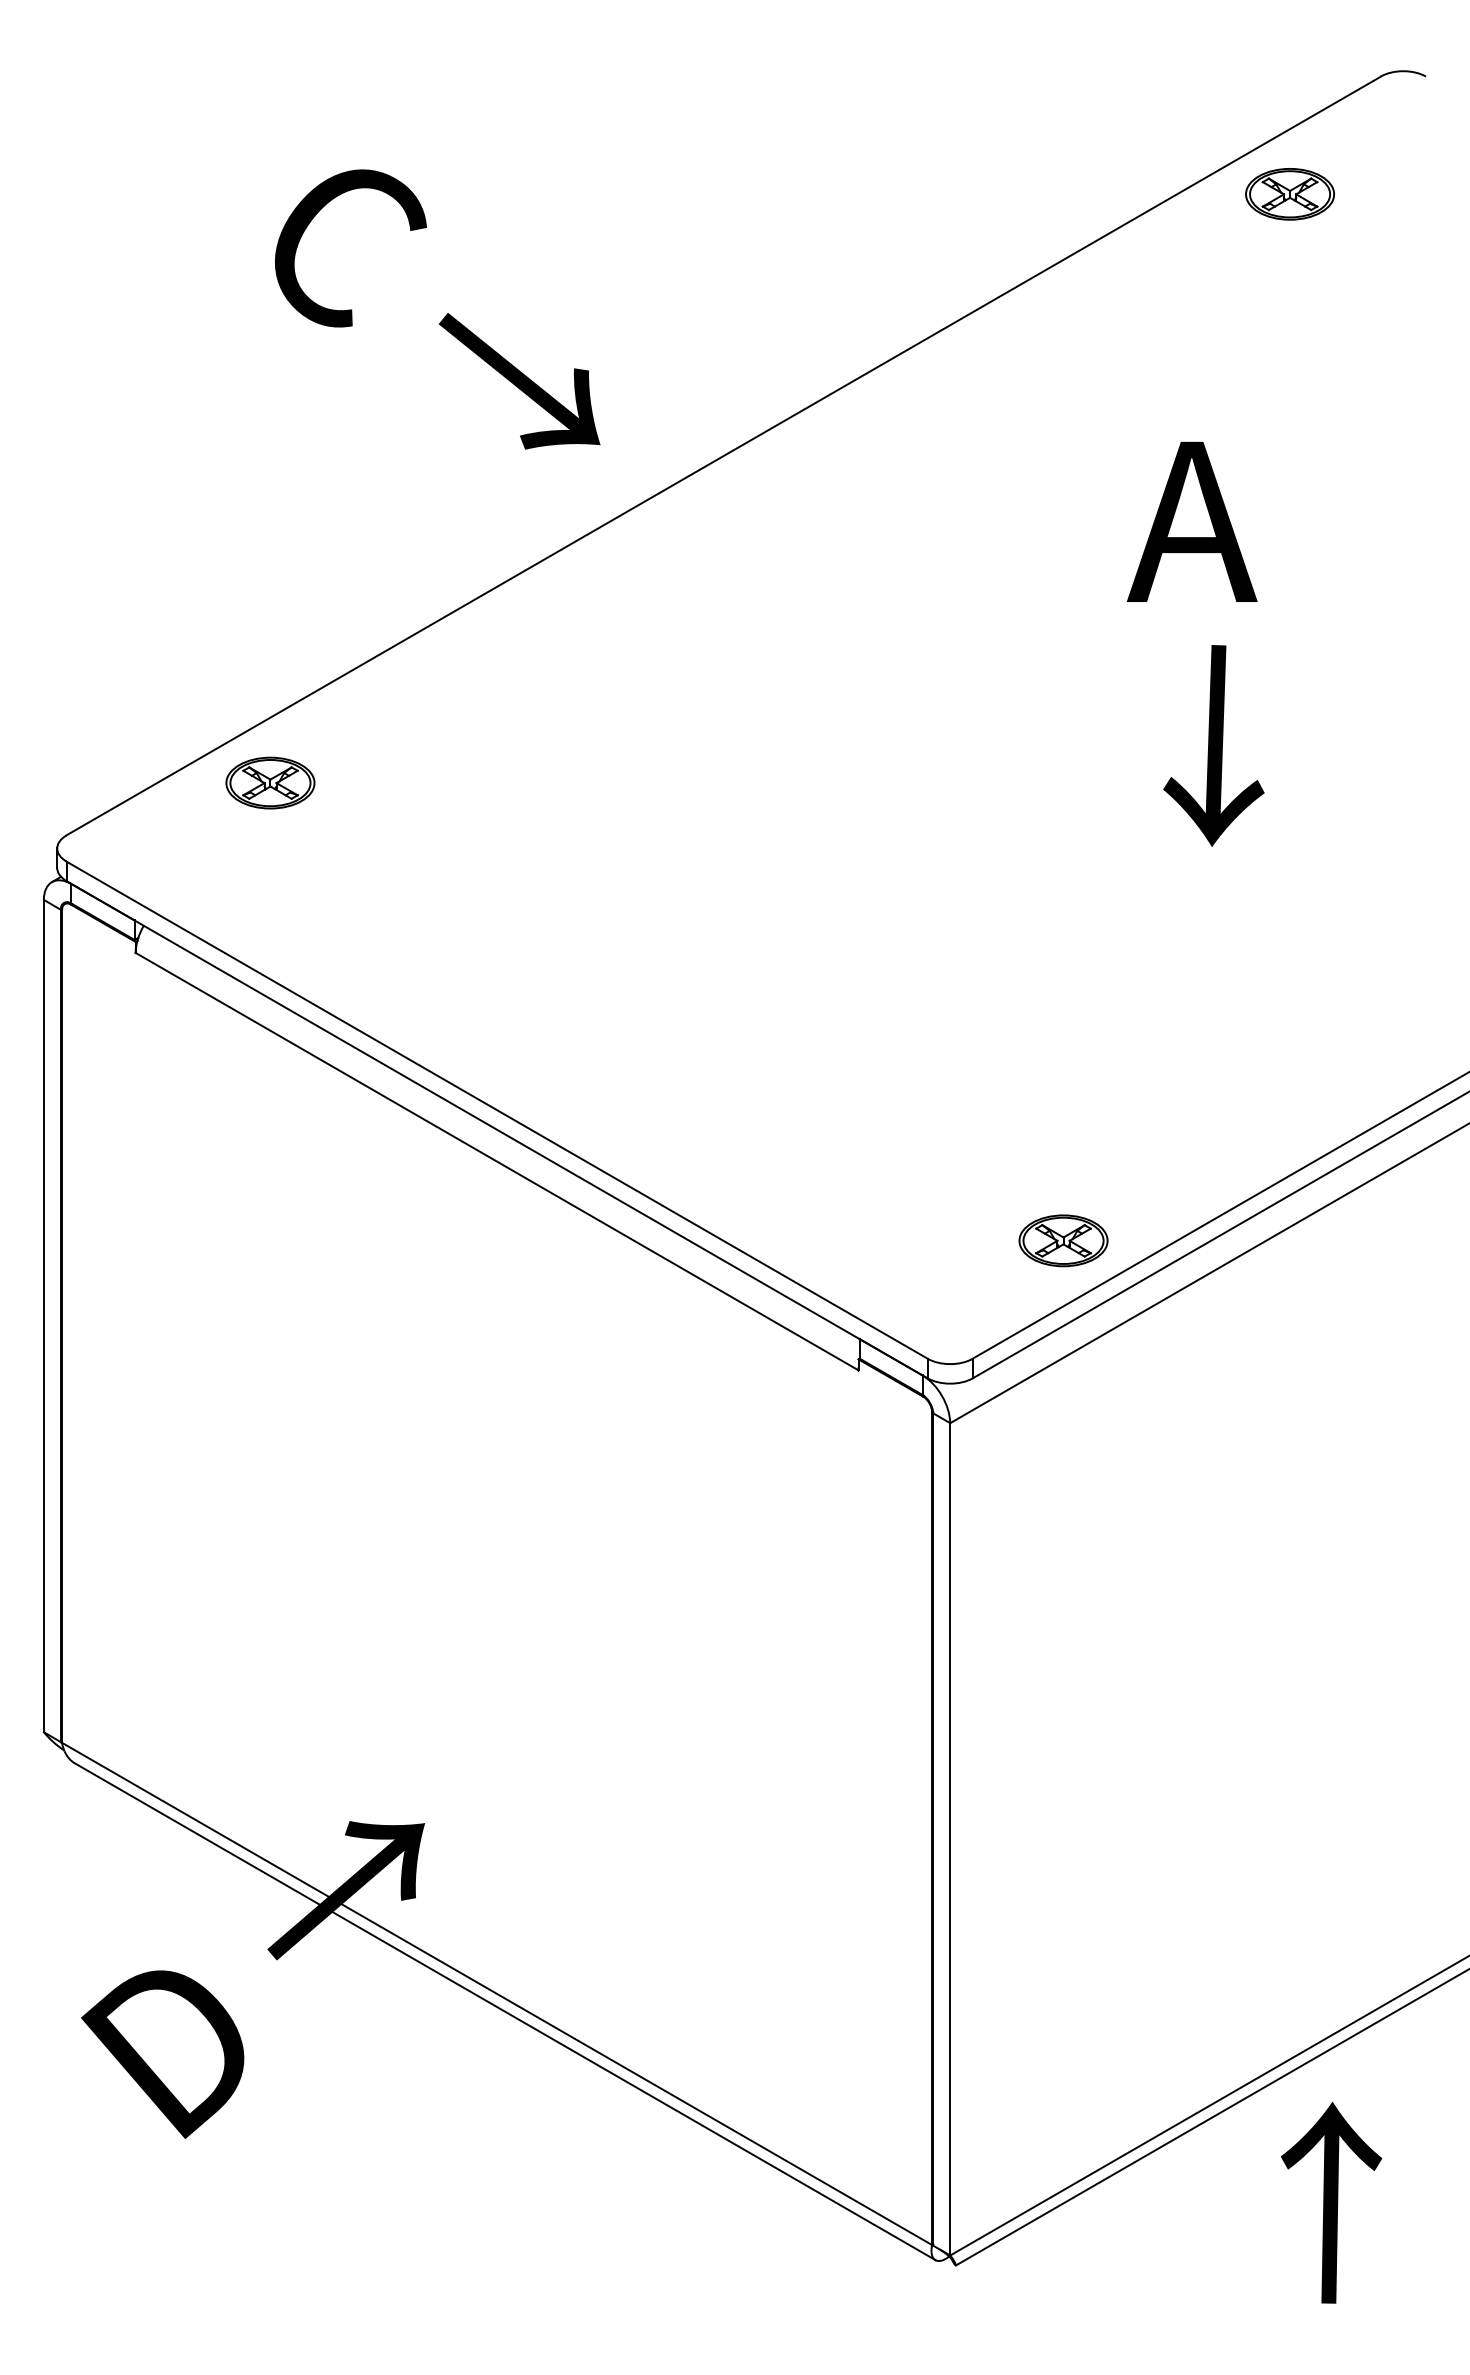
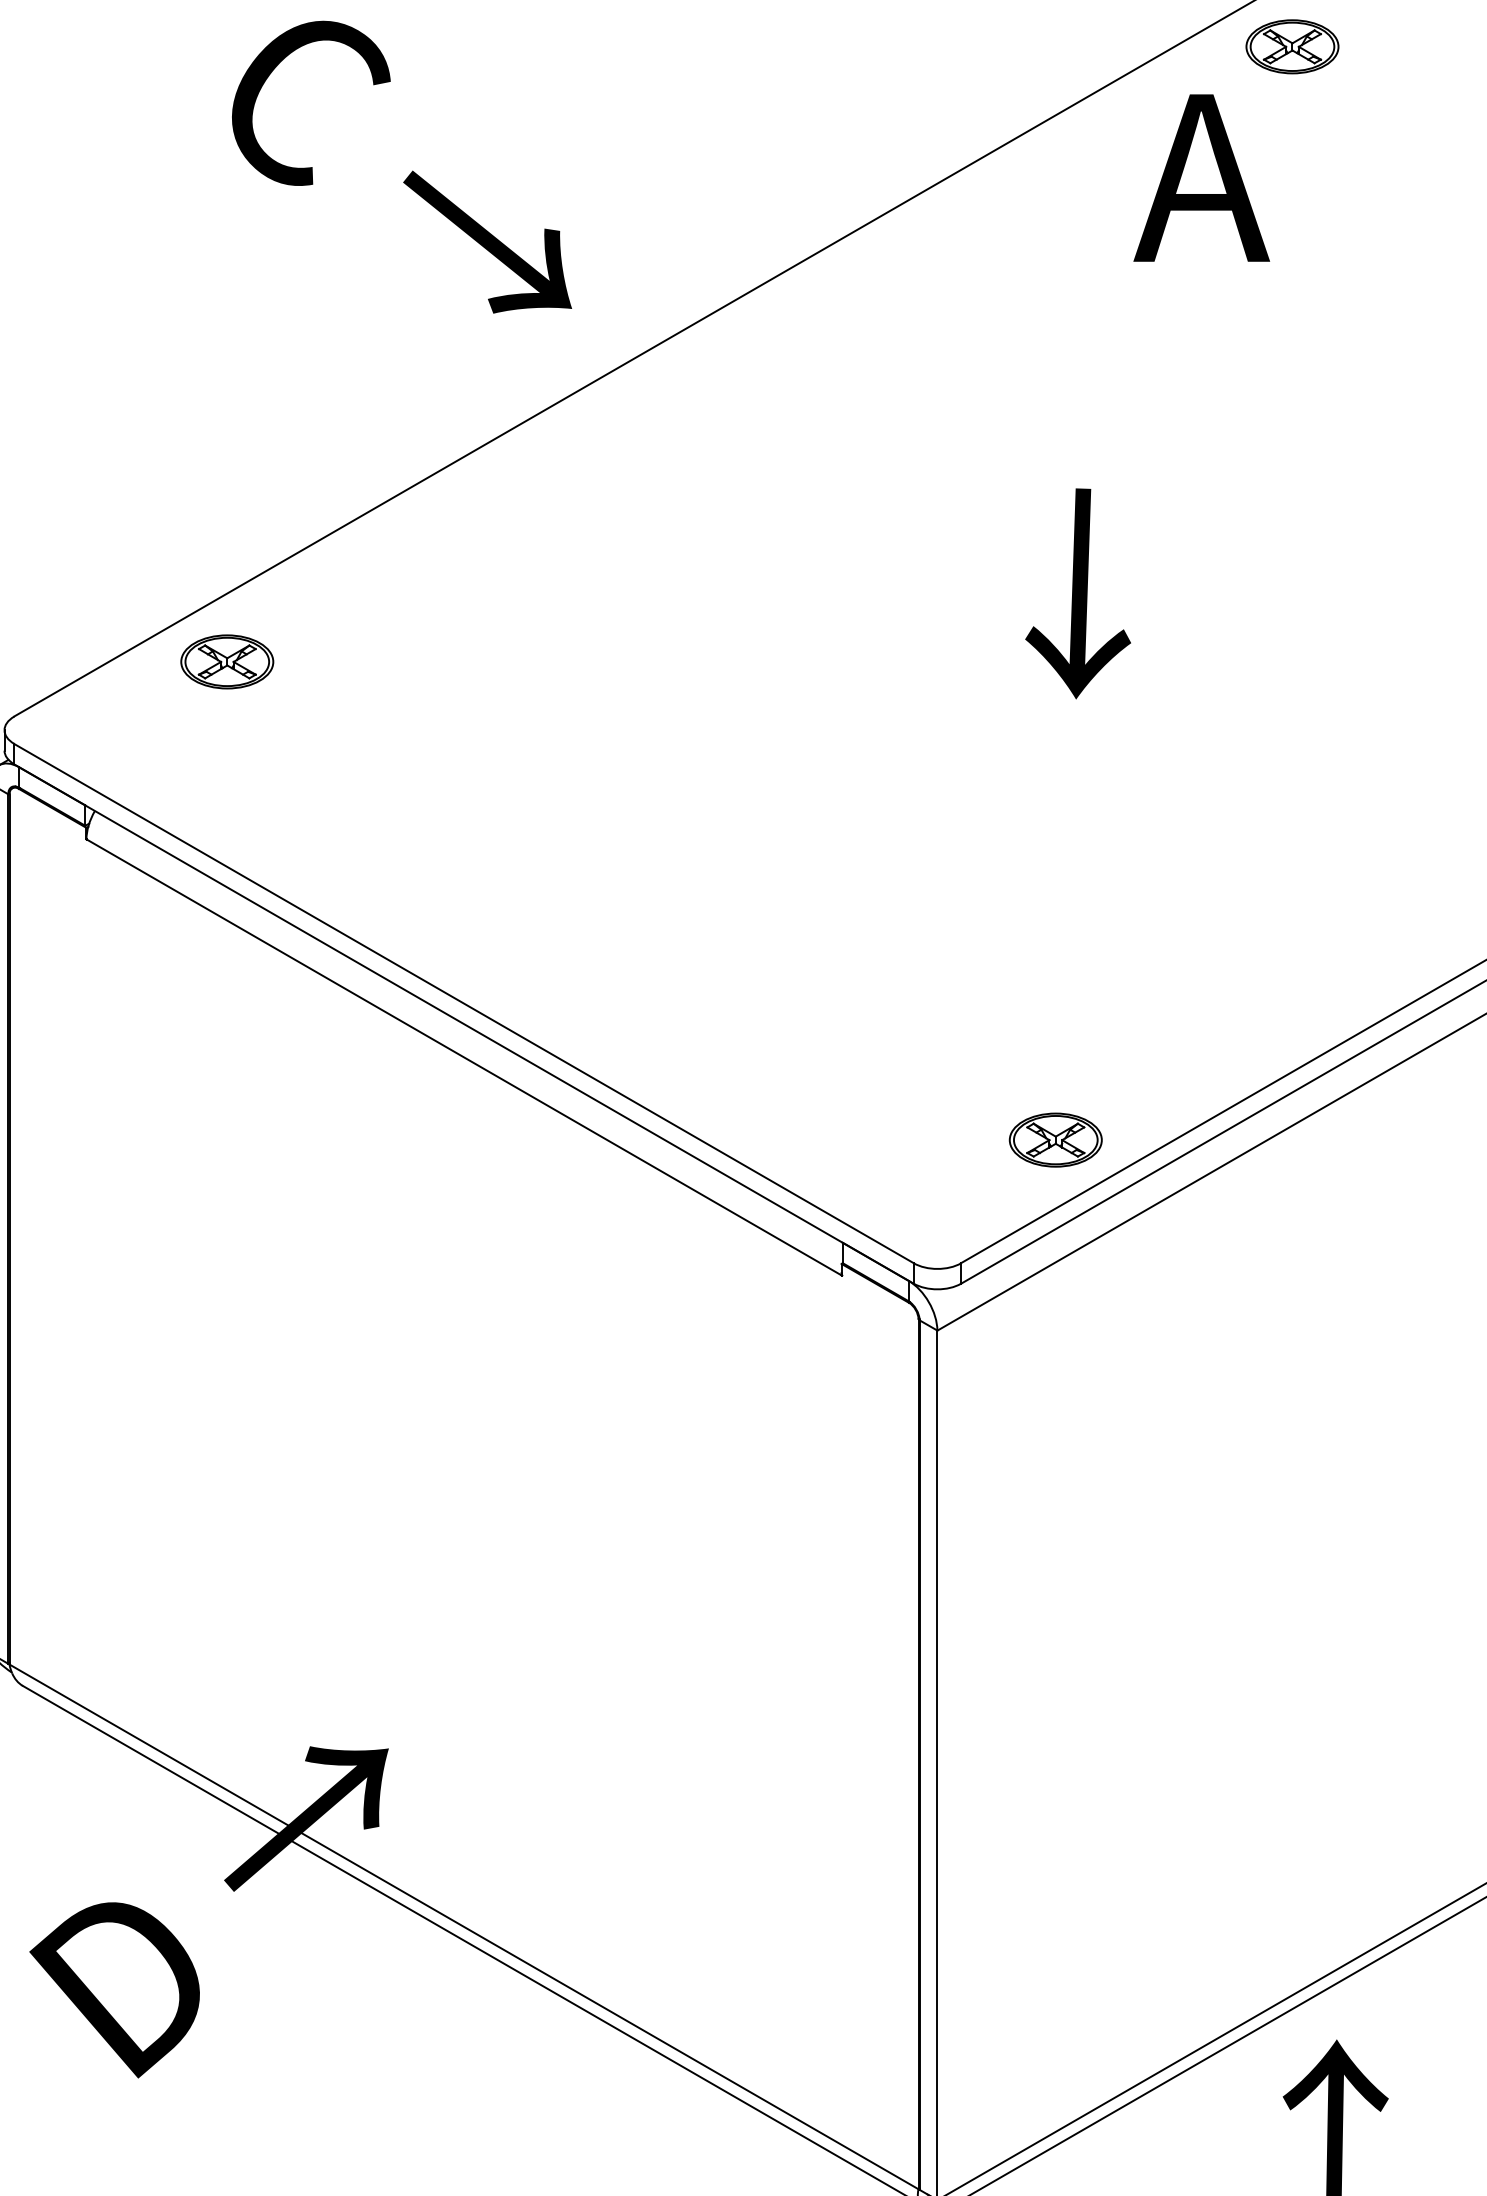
text: (1191, 521) -> (1200, 177), moved
text: (1213, 745) -> (1077, 593), moved

